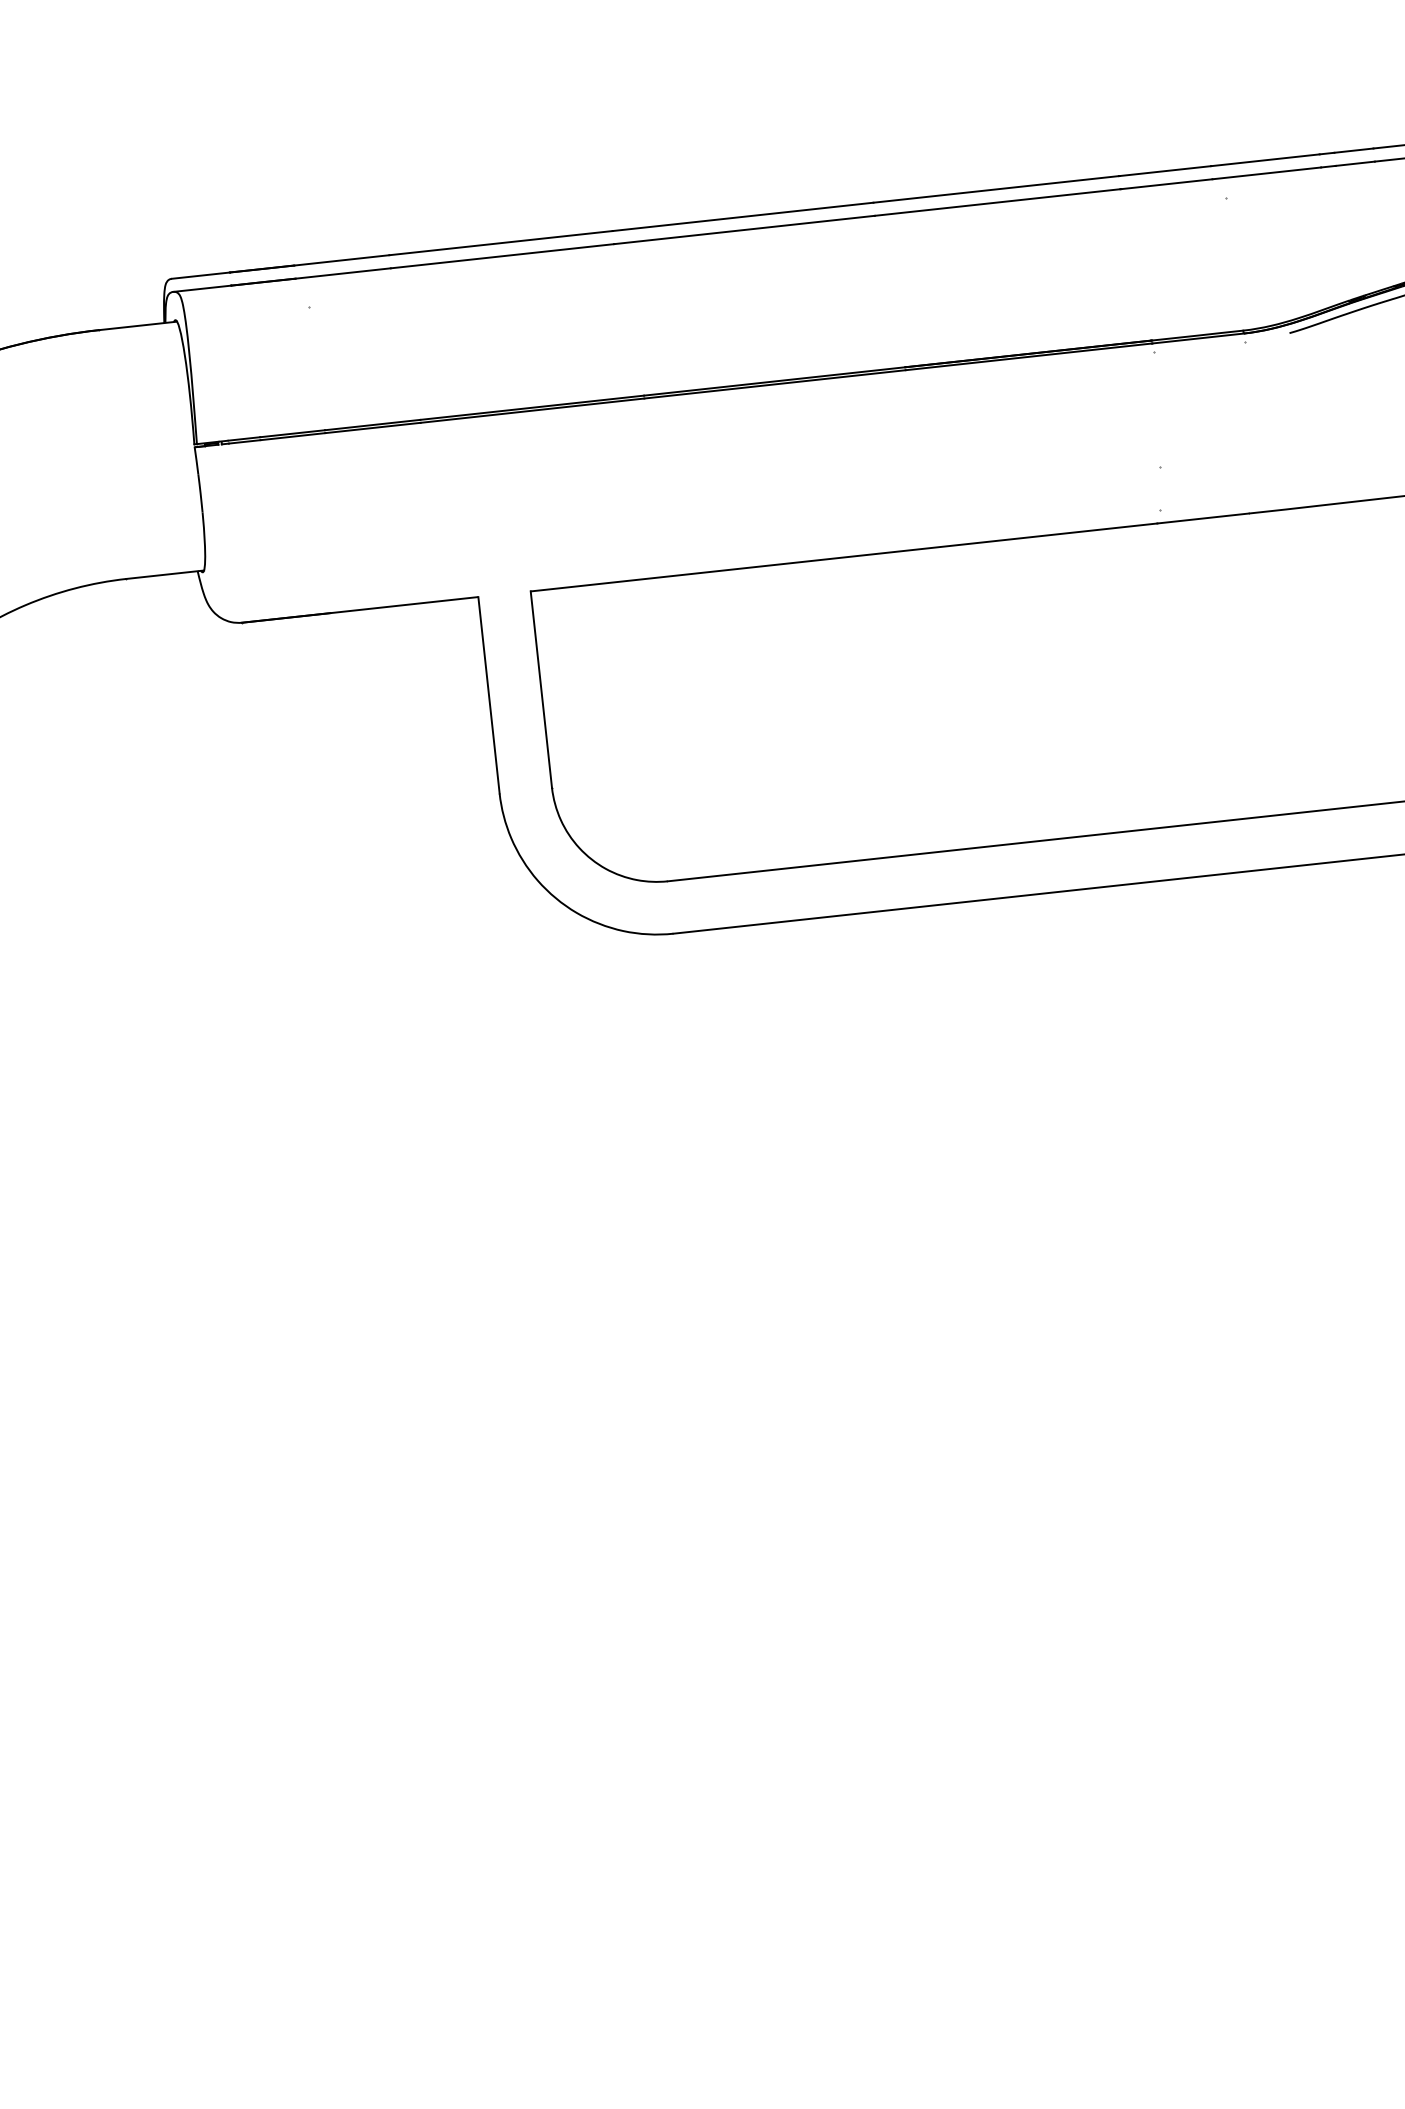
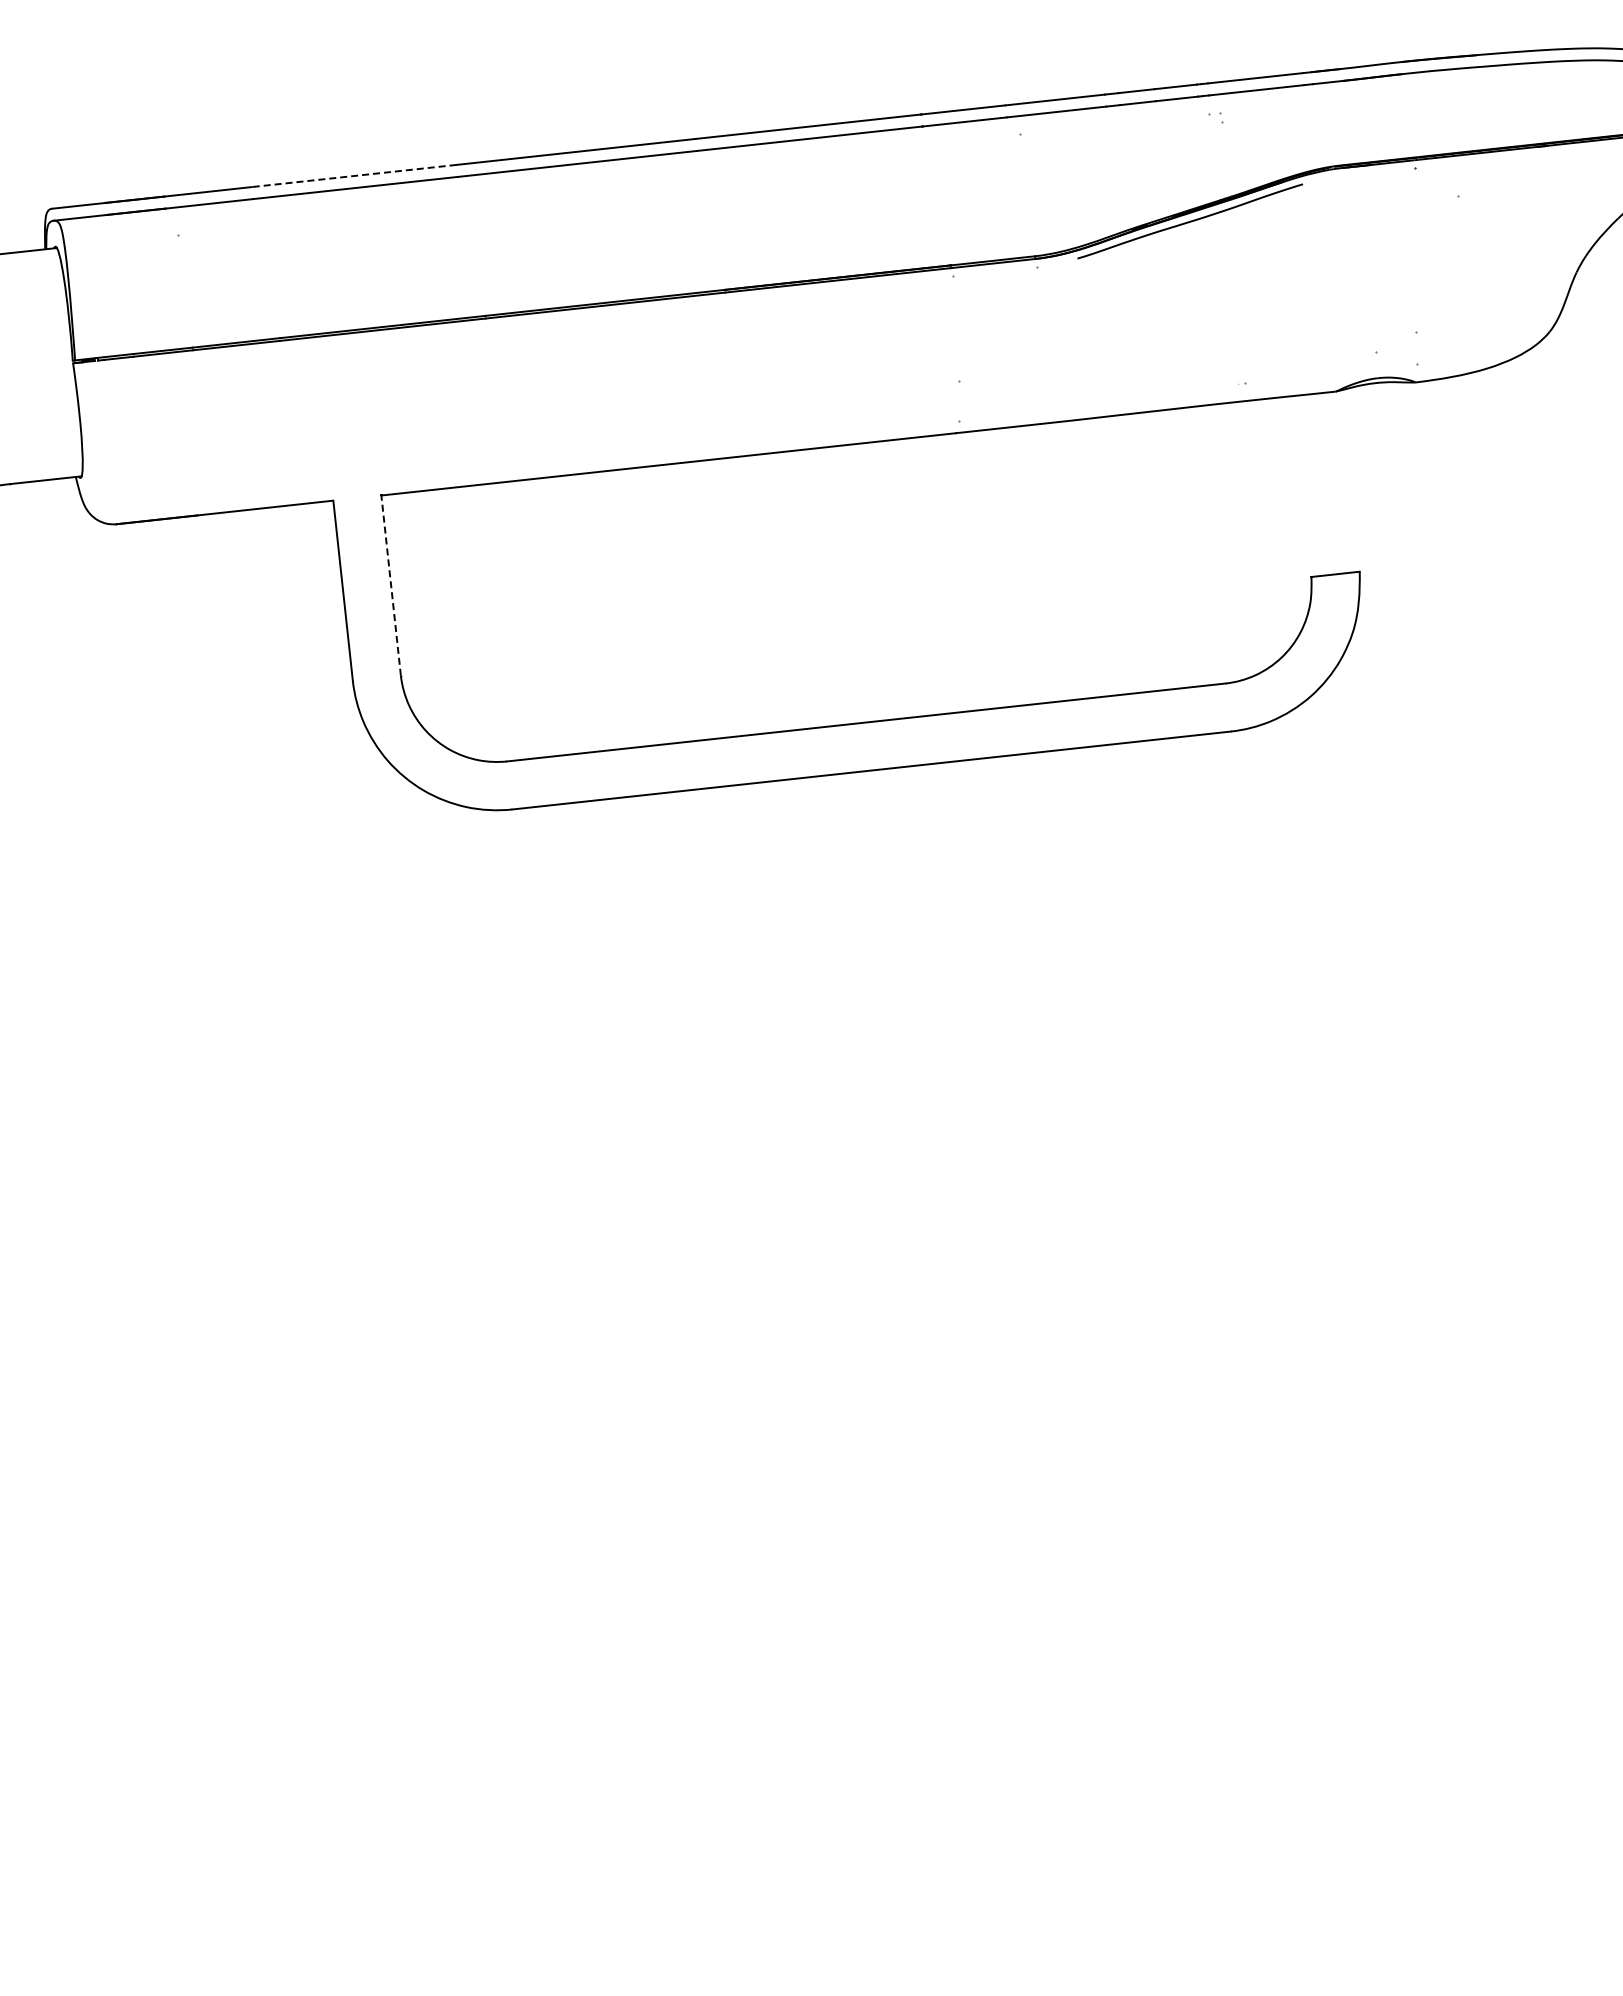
line: (500, 243) -> (353, 176), solid -> dashed
line: (541, 689) -> (391, 585), solid -> dashed

